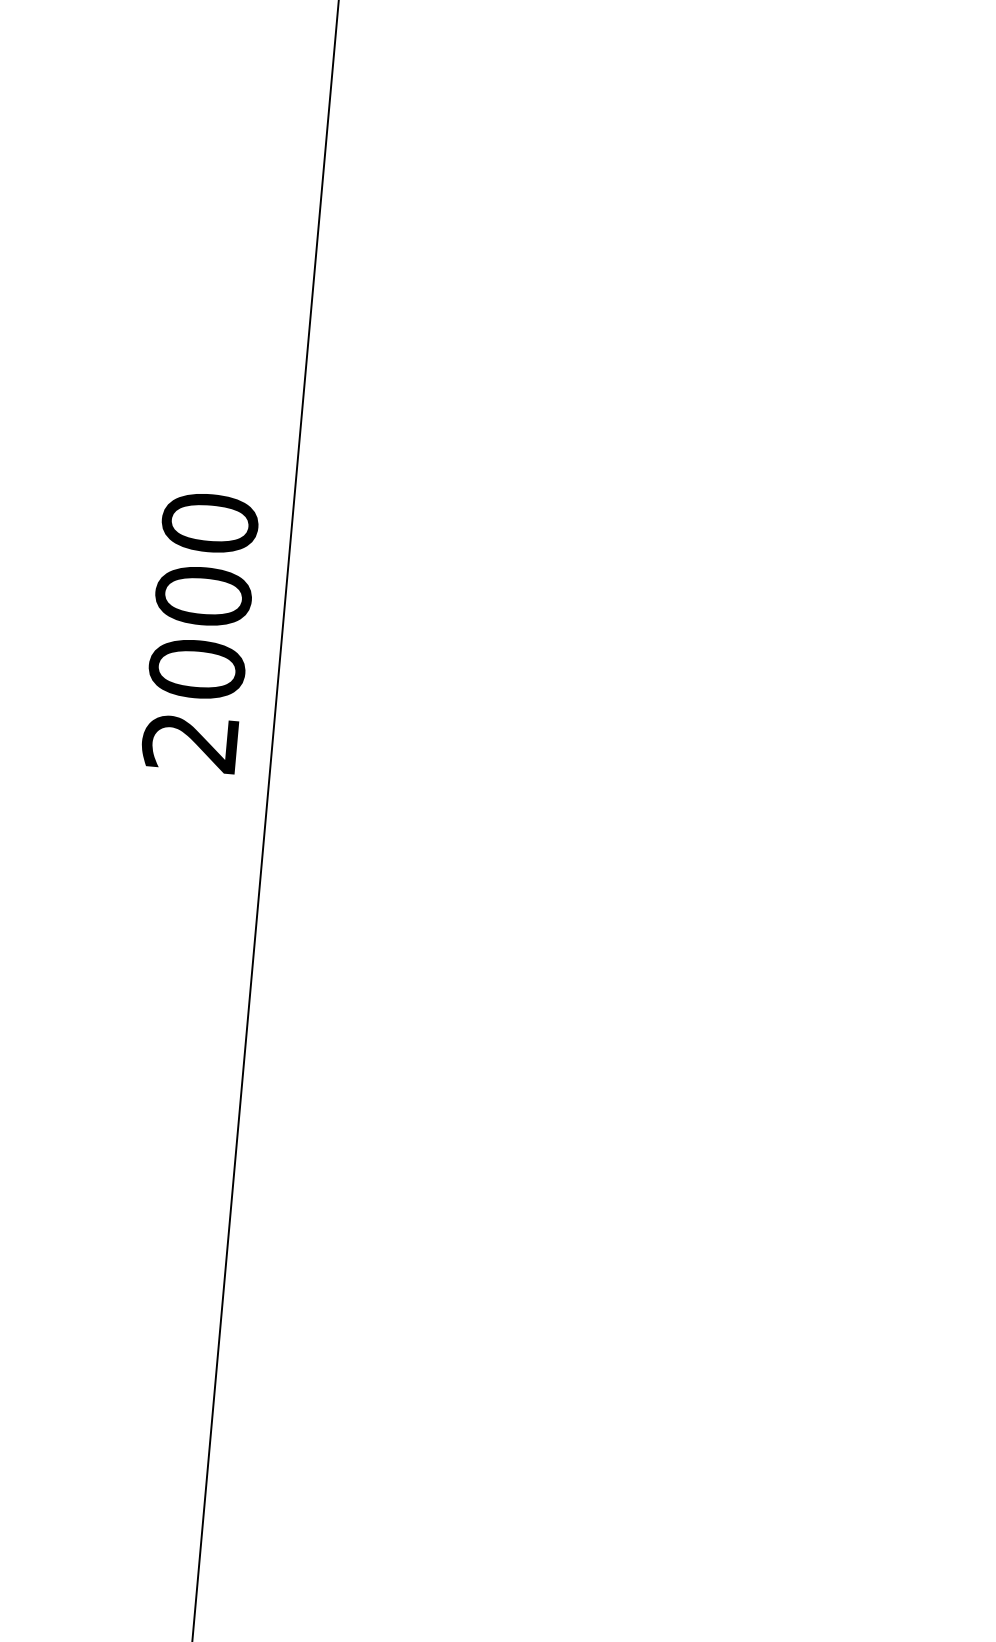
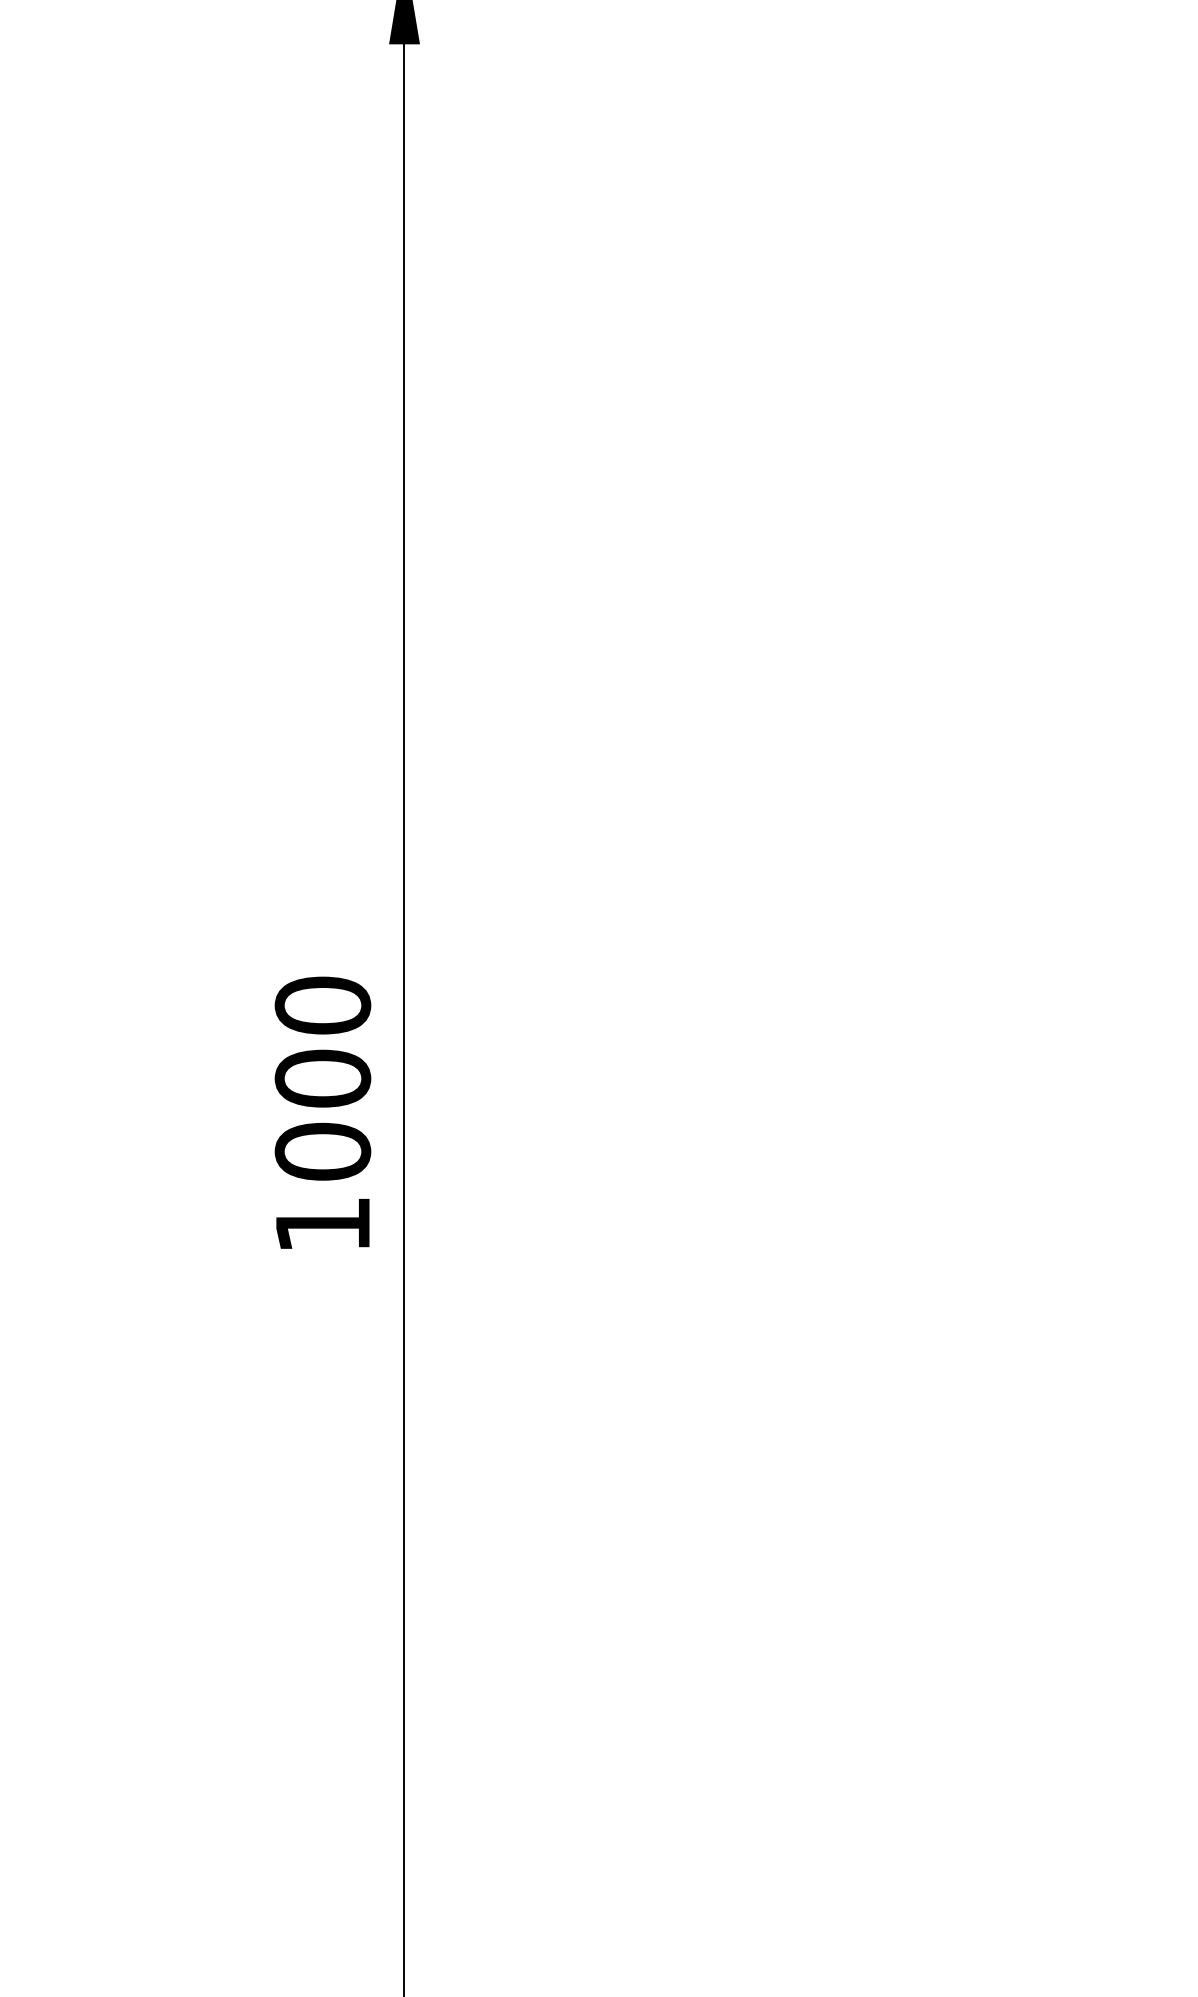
text: (189, 742) -> (321, 1225), 2000 -> 1000

